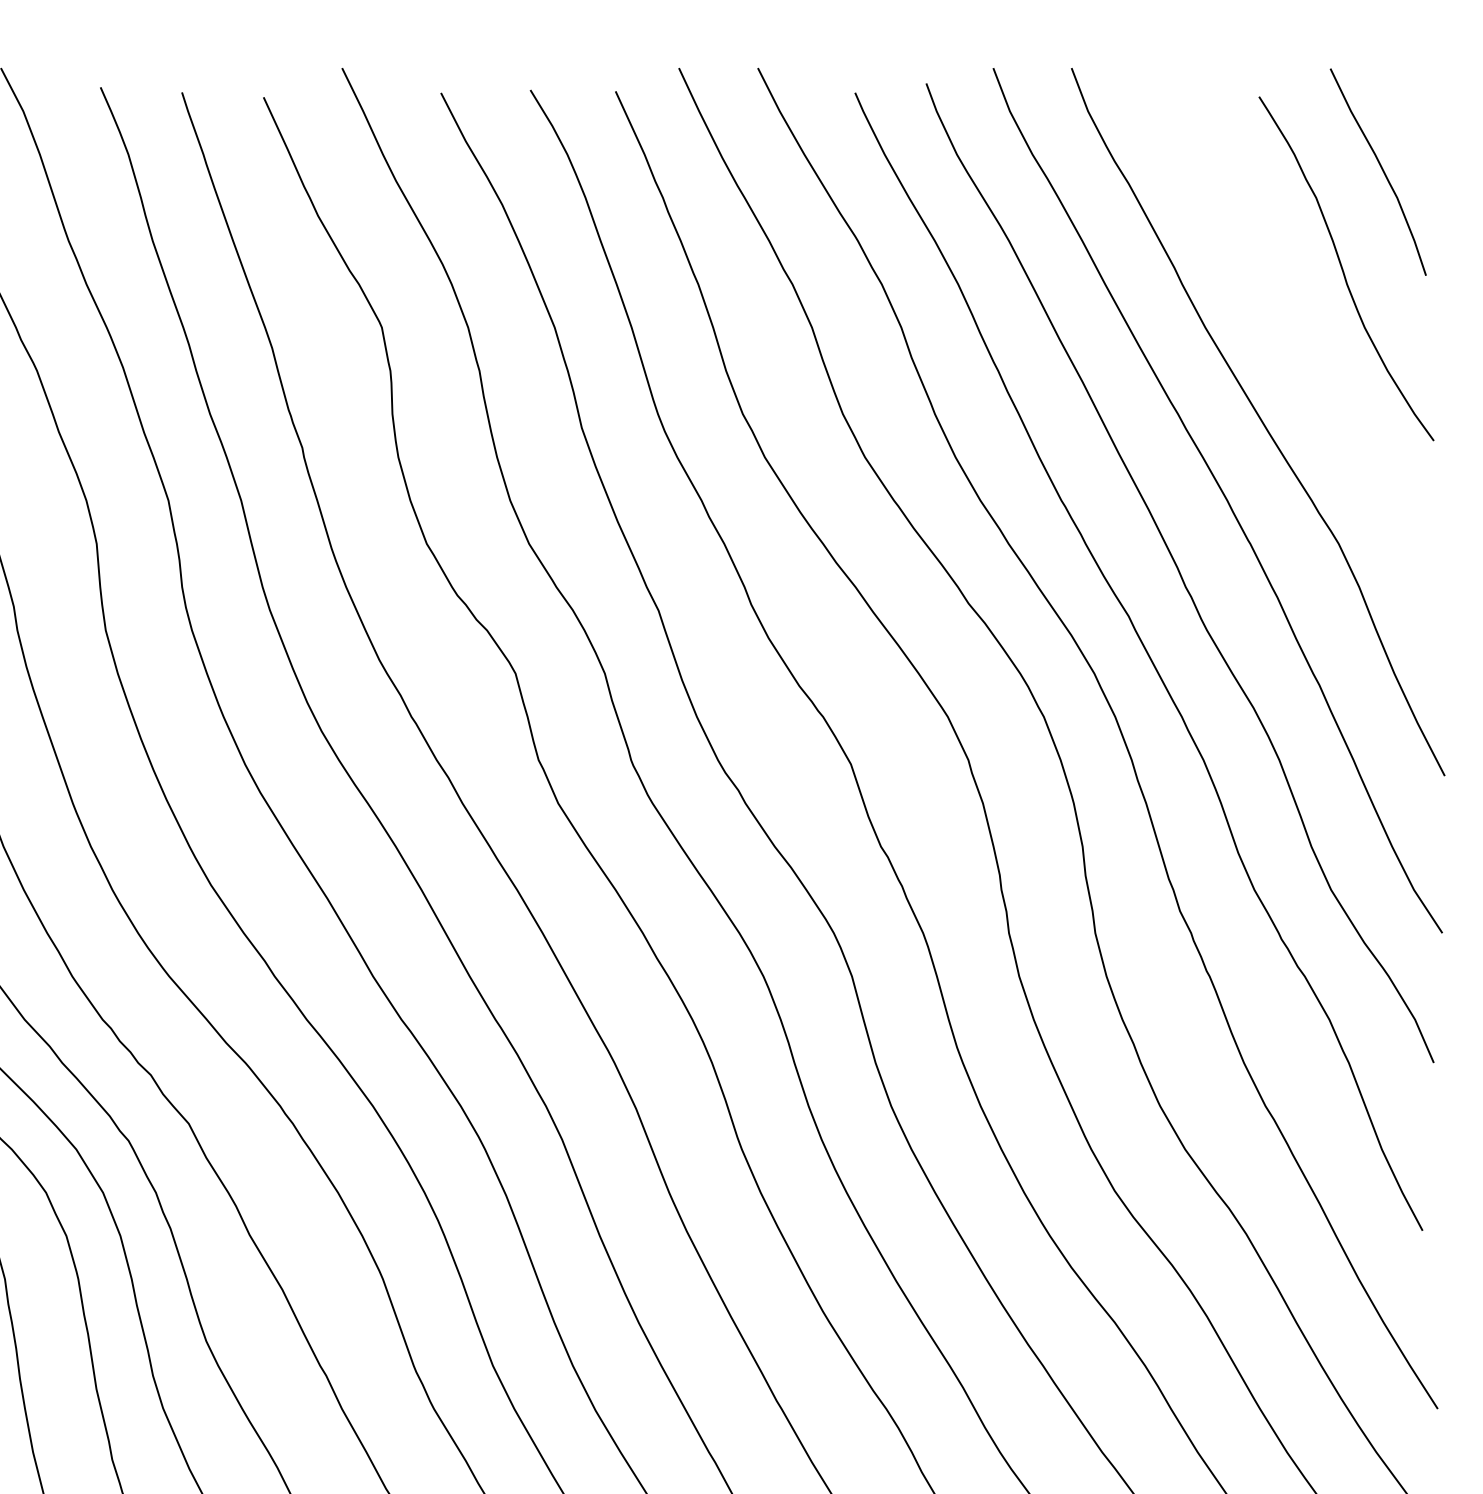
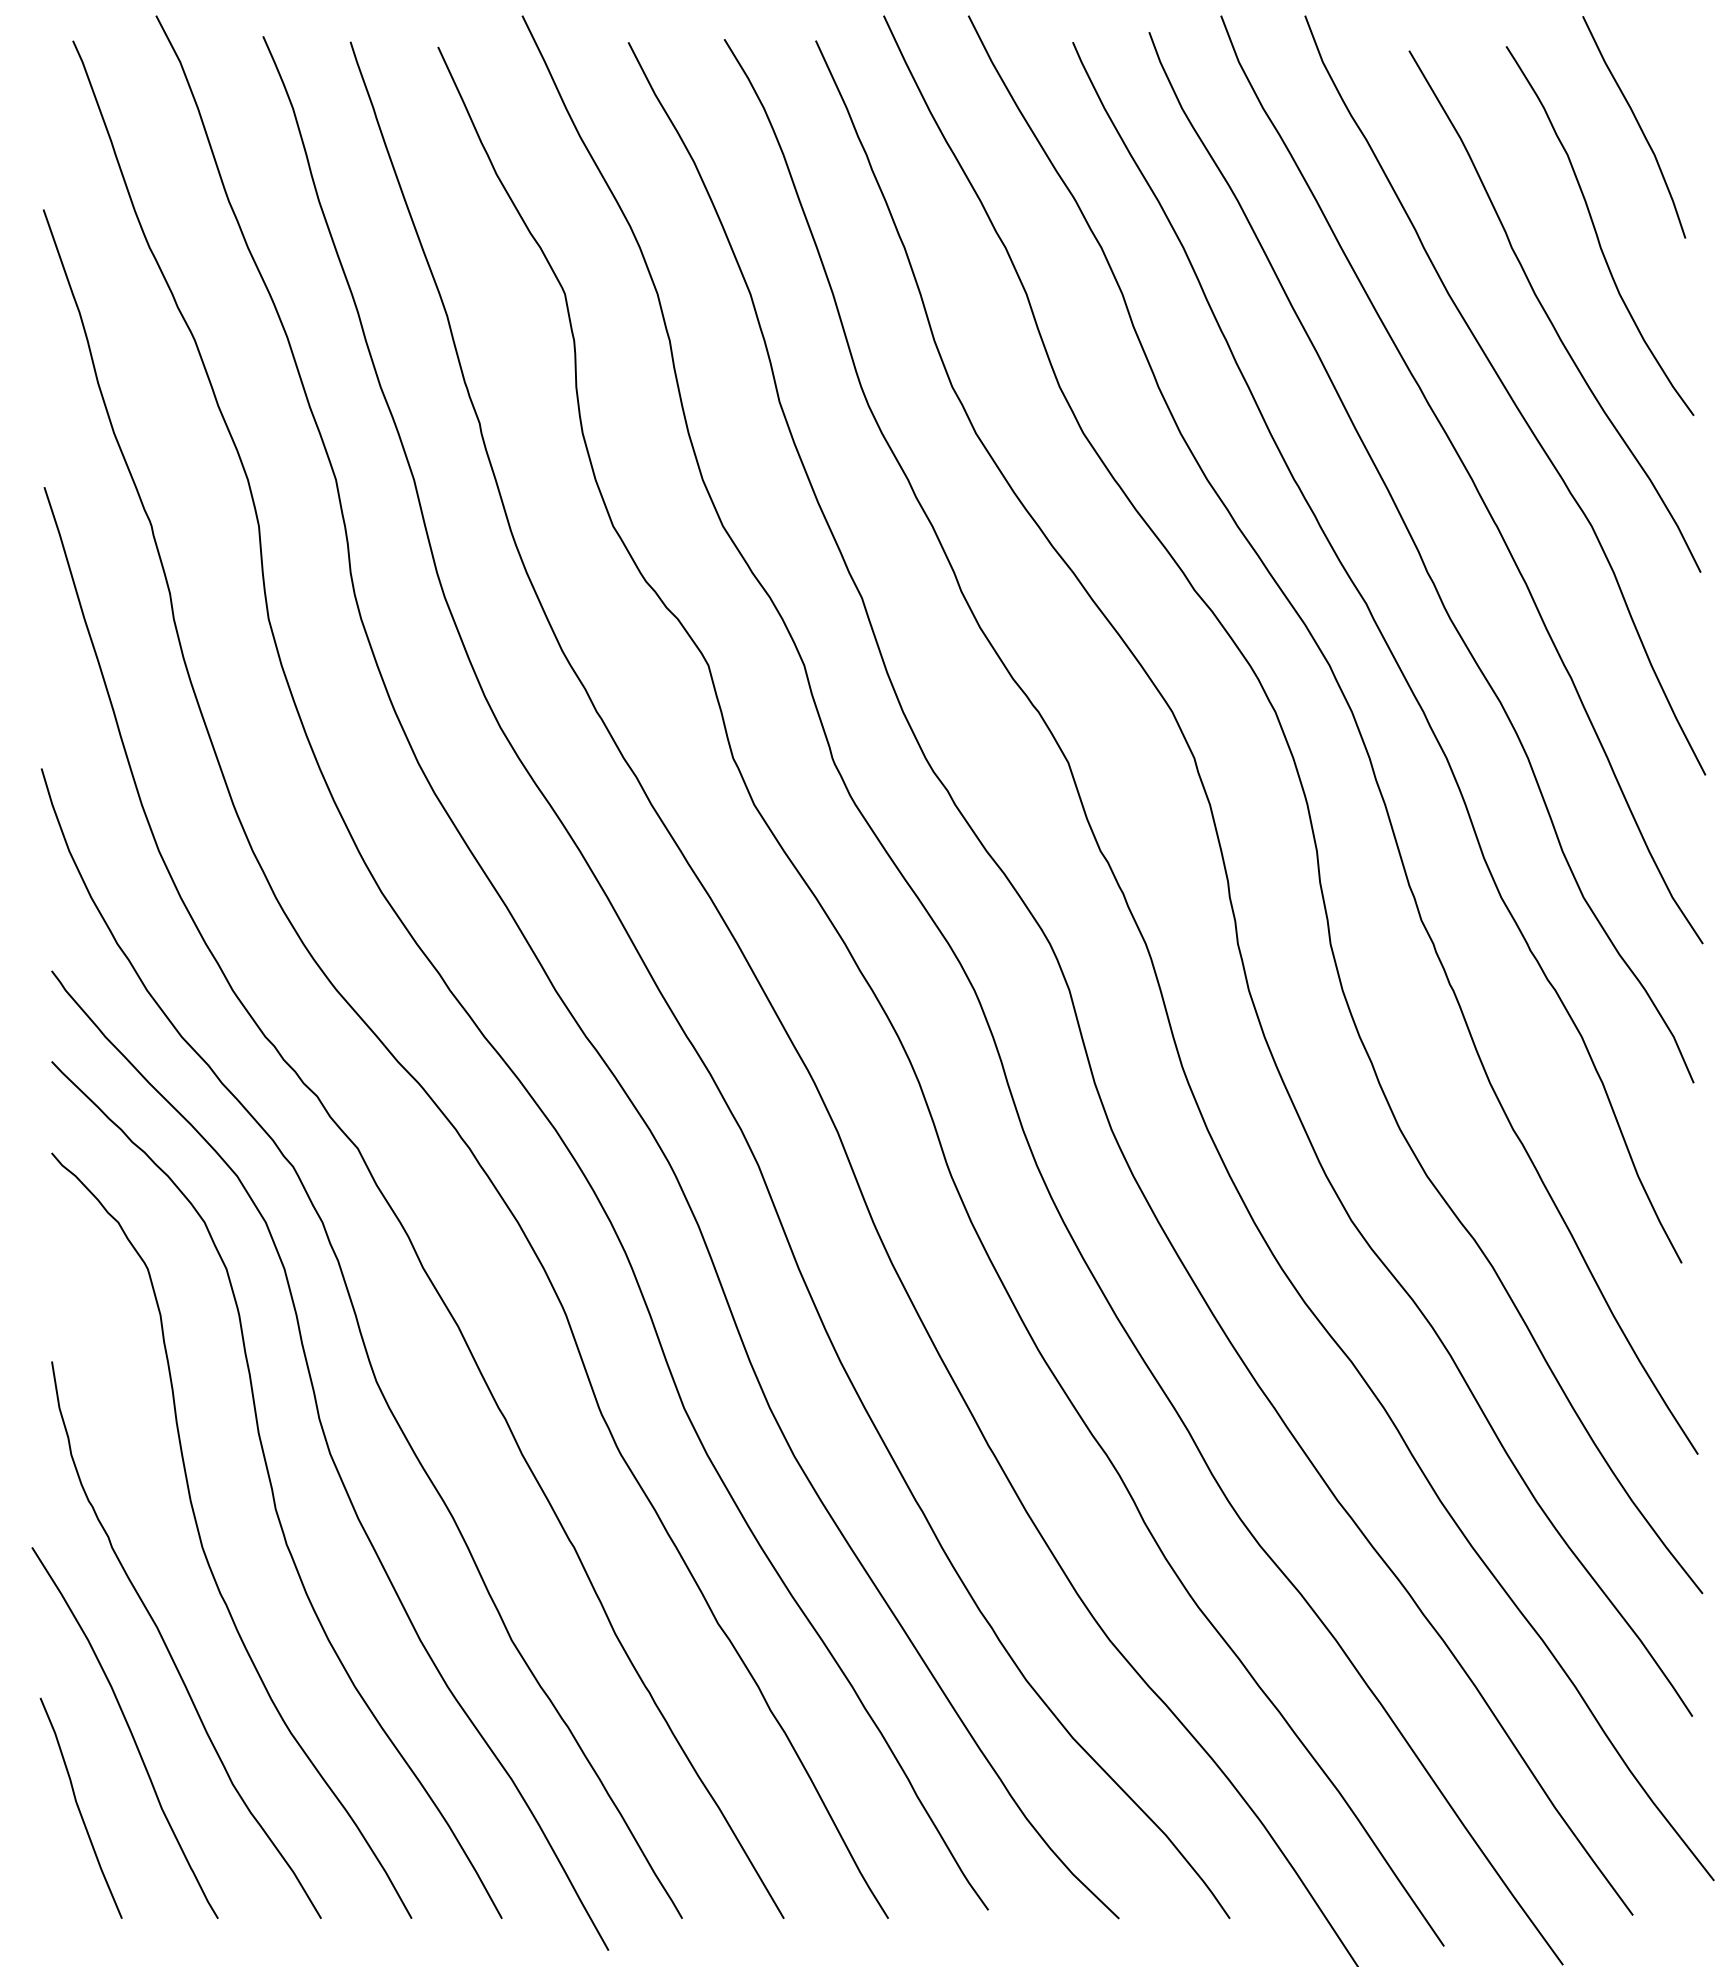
curve: (1298, 347) -> (1548, 315), added

